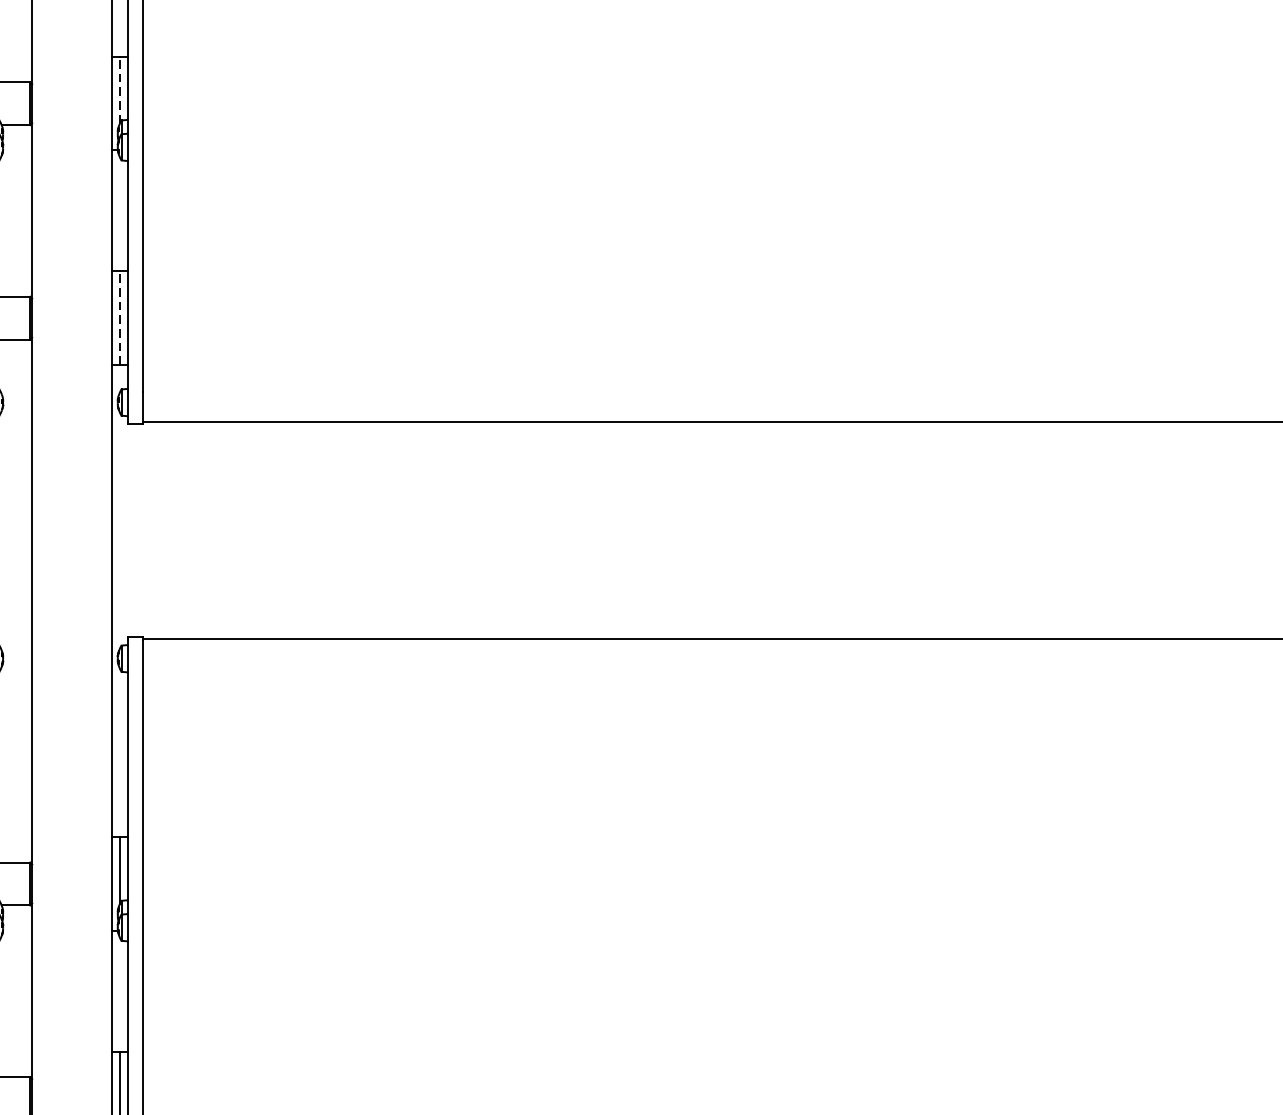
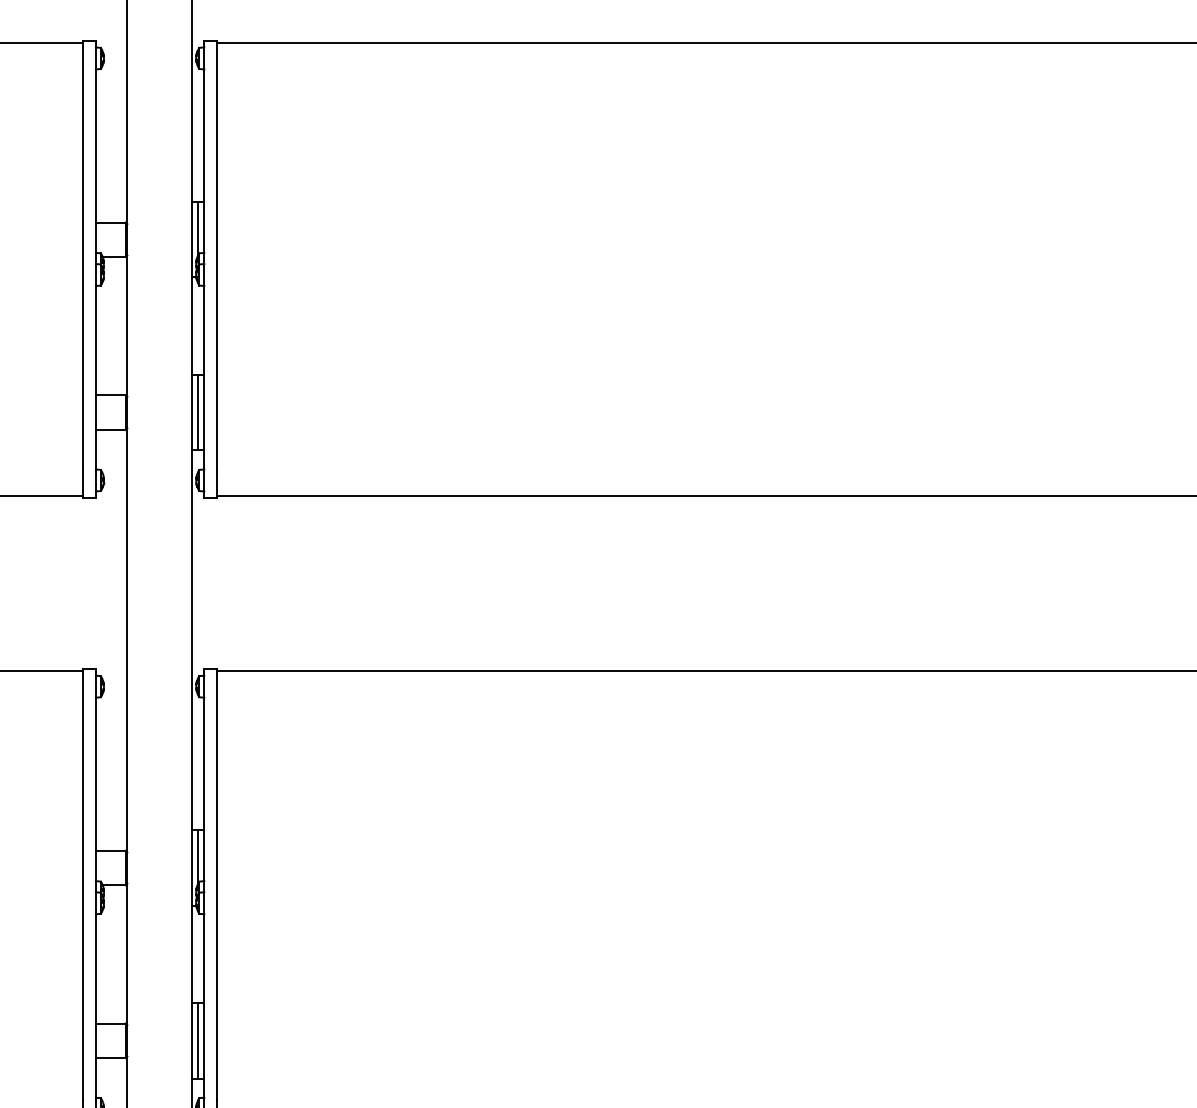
line: (120, 89) -> (198, 228), dashed -> solid
line: (120, 318) -> (198, 412), dashed -> solid

